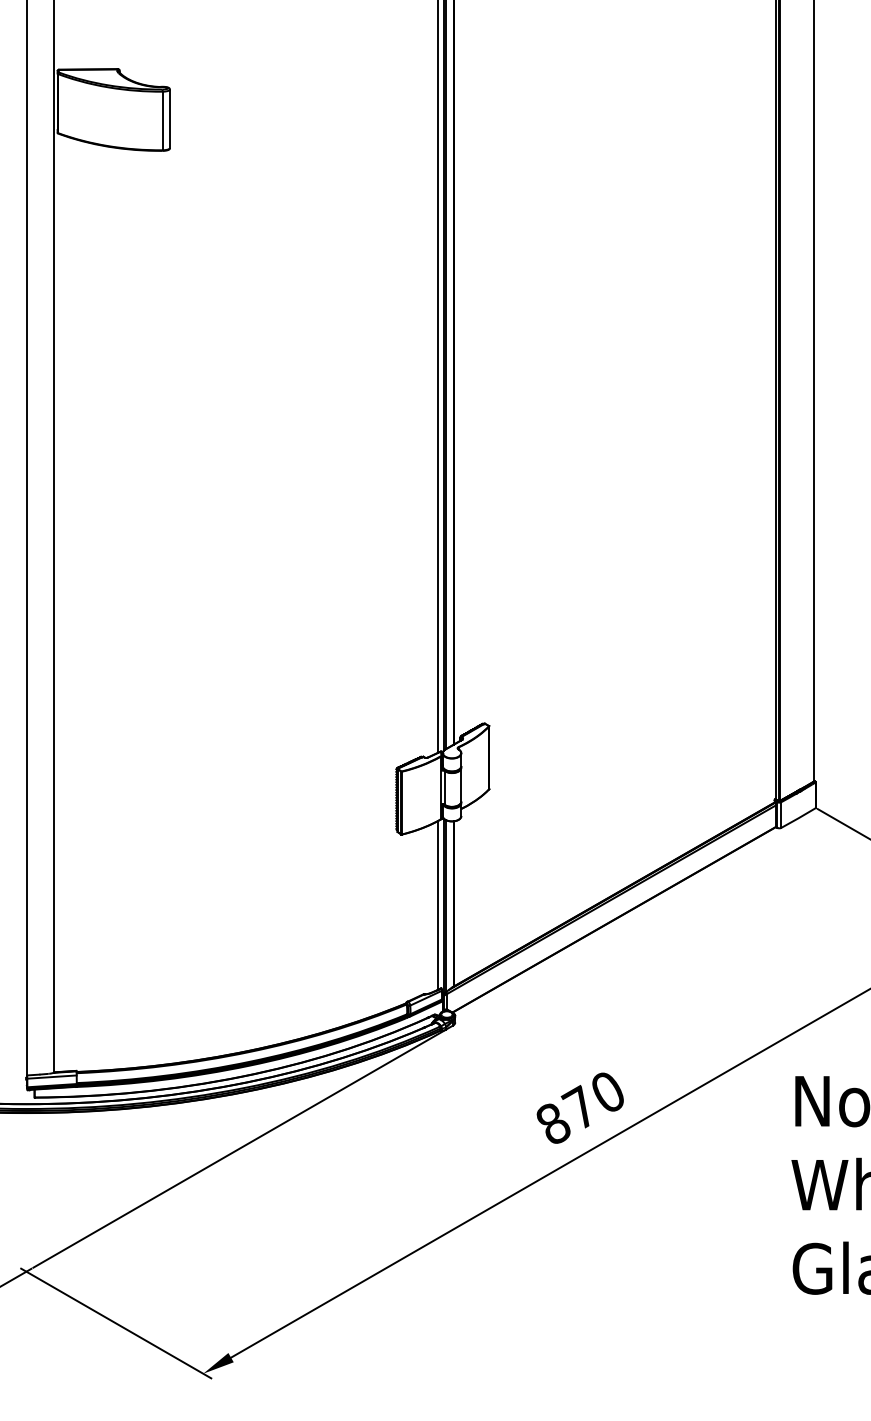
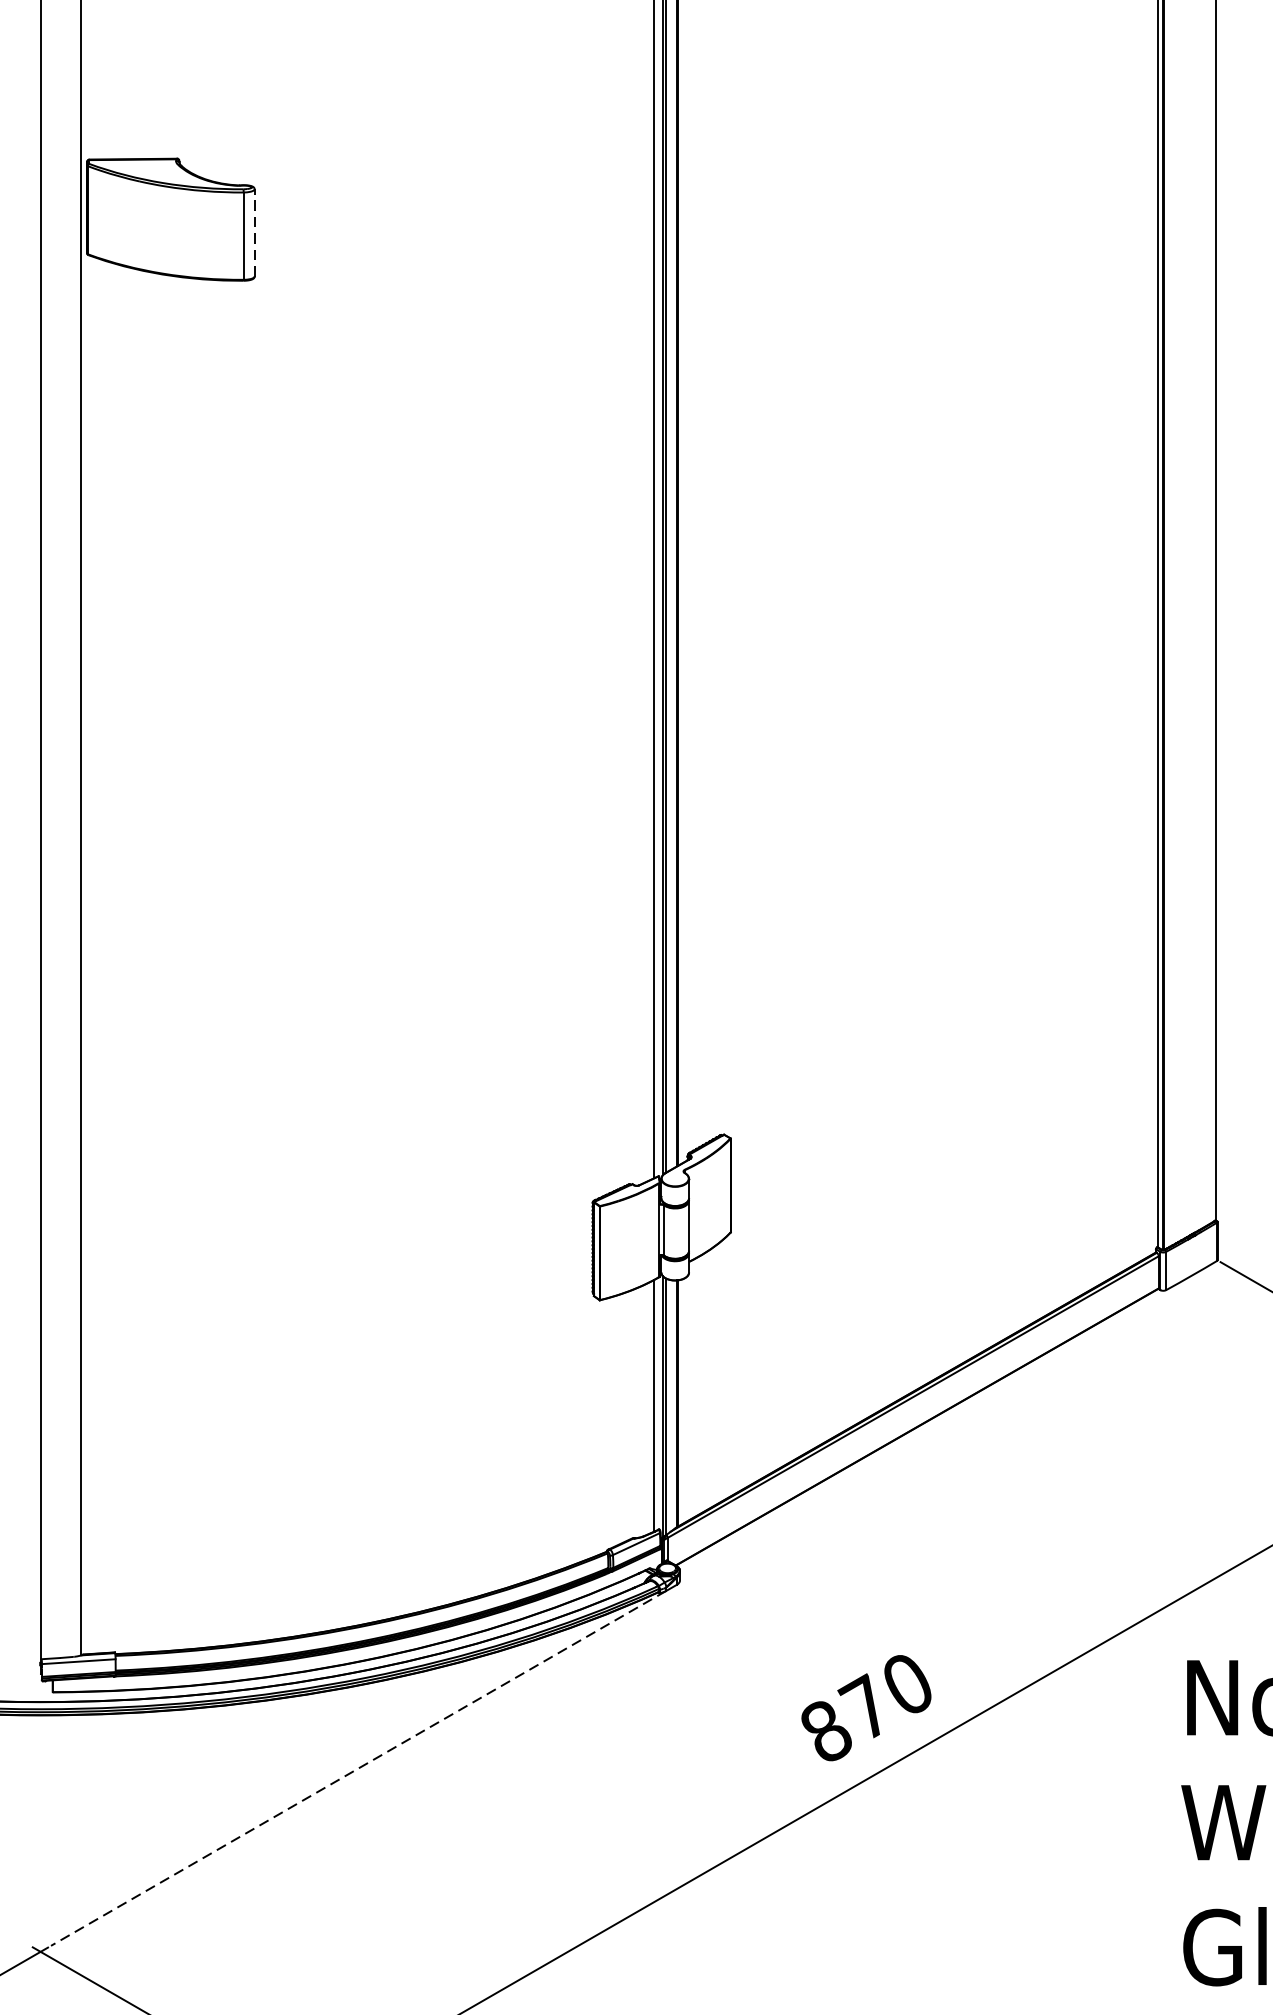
line: (169, 118) -> (253, 232), solid -> dashed
line: (239, 1148) -> (358, 1768), solid -> dashed

